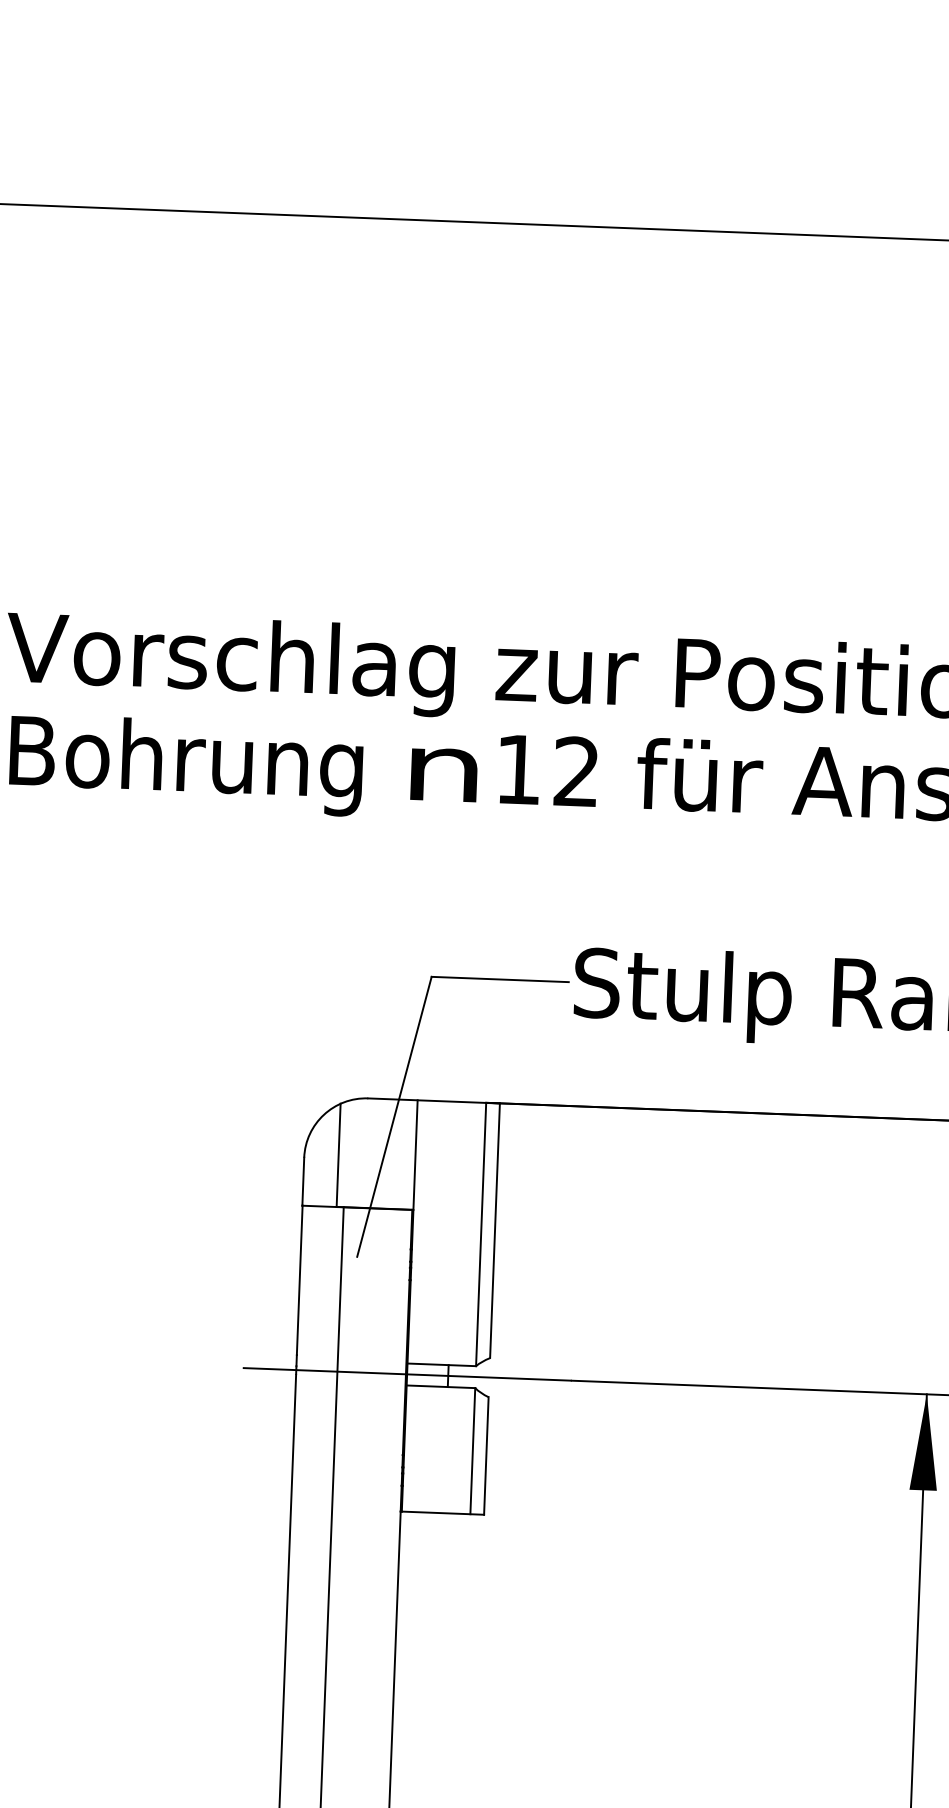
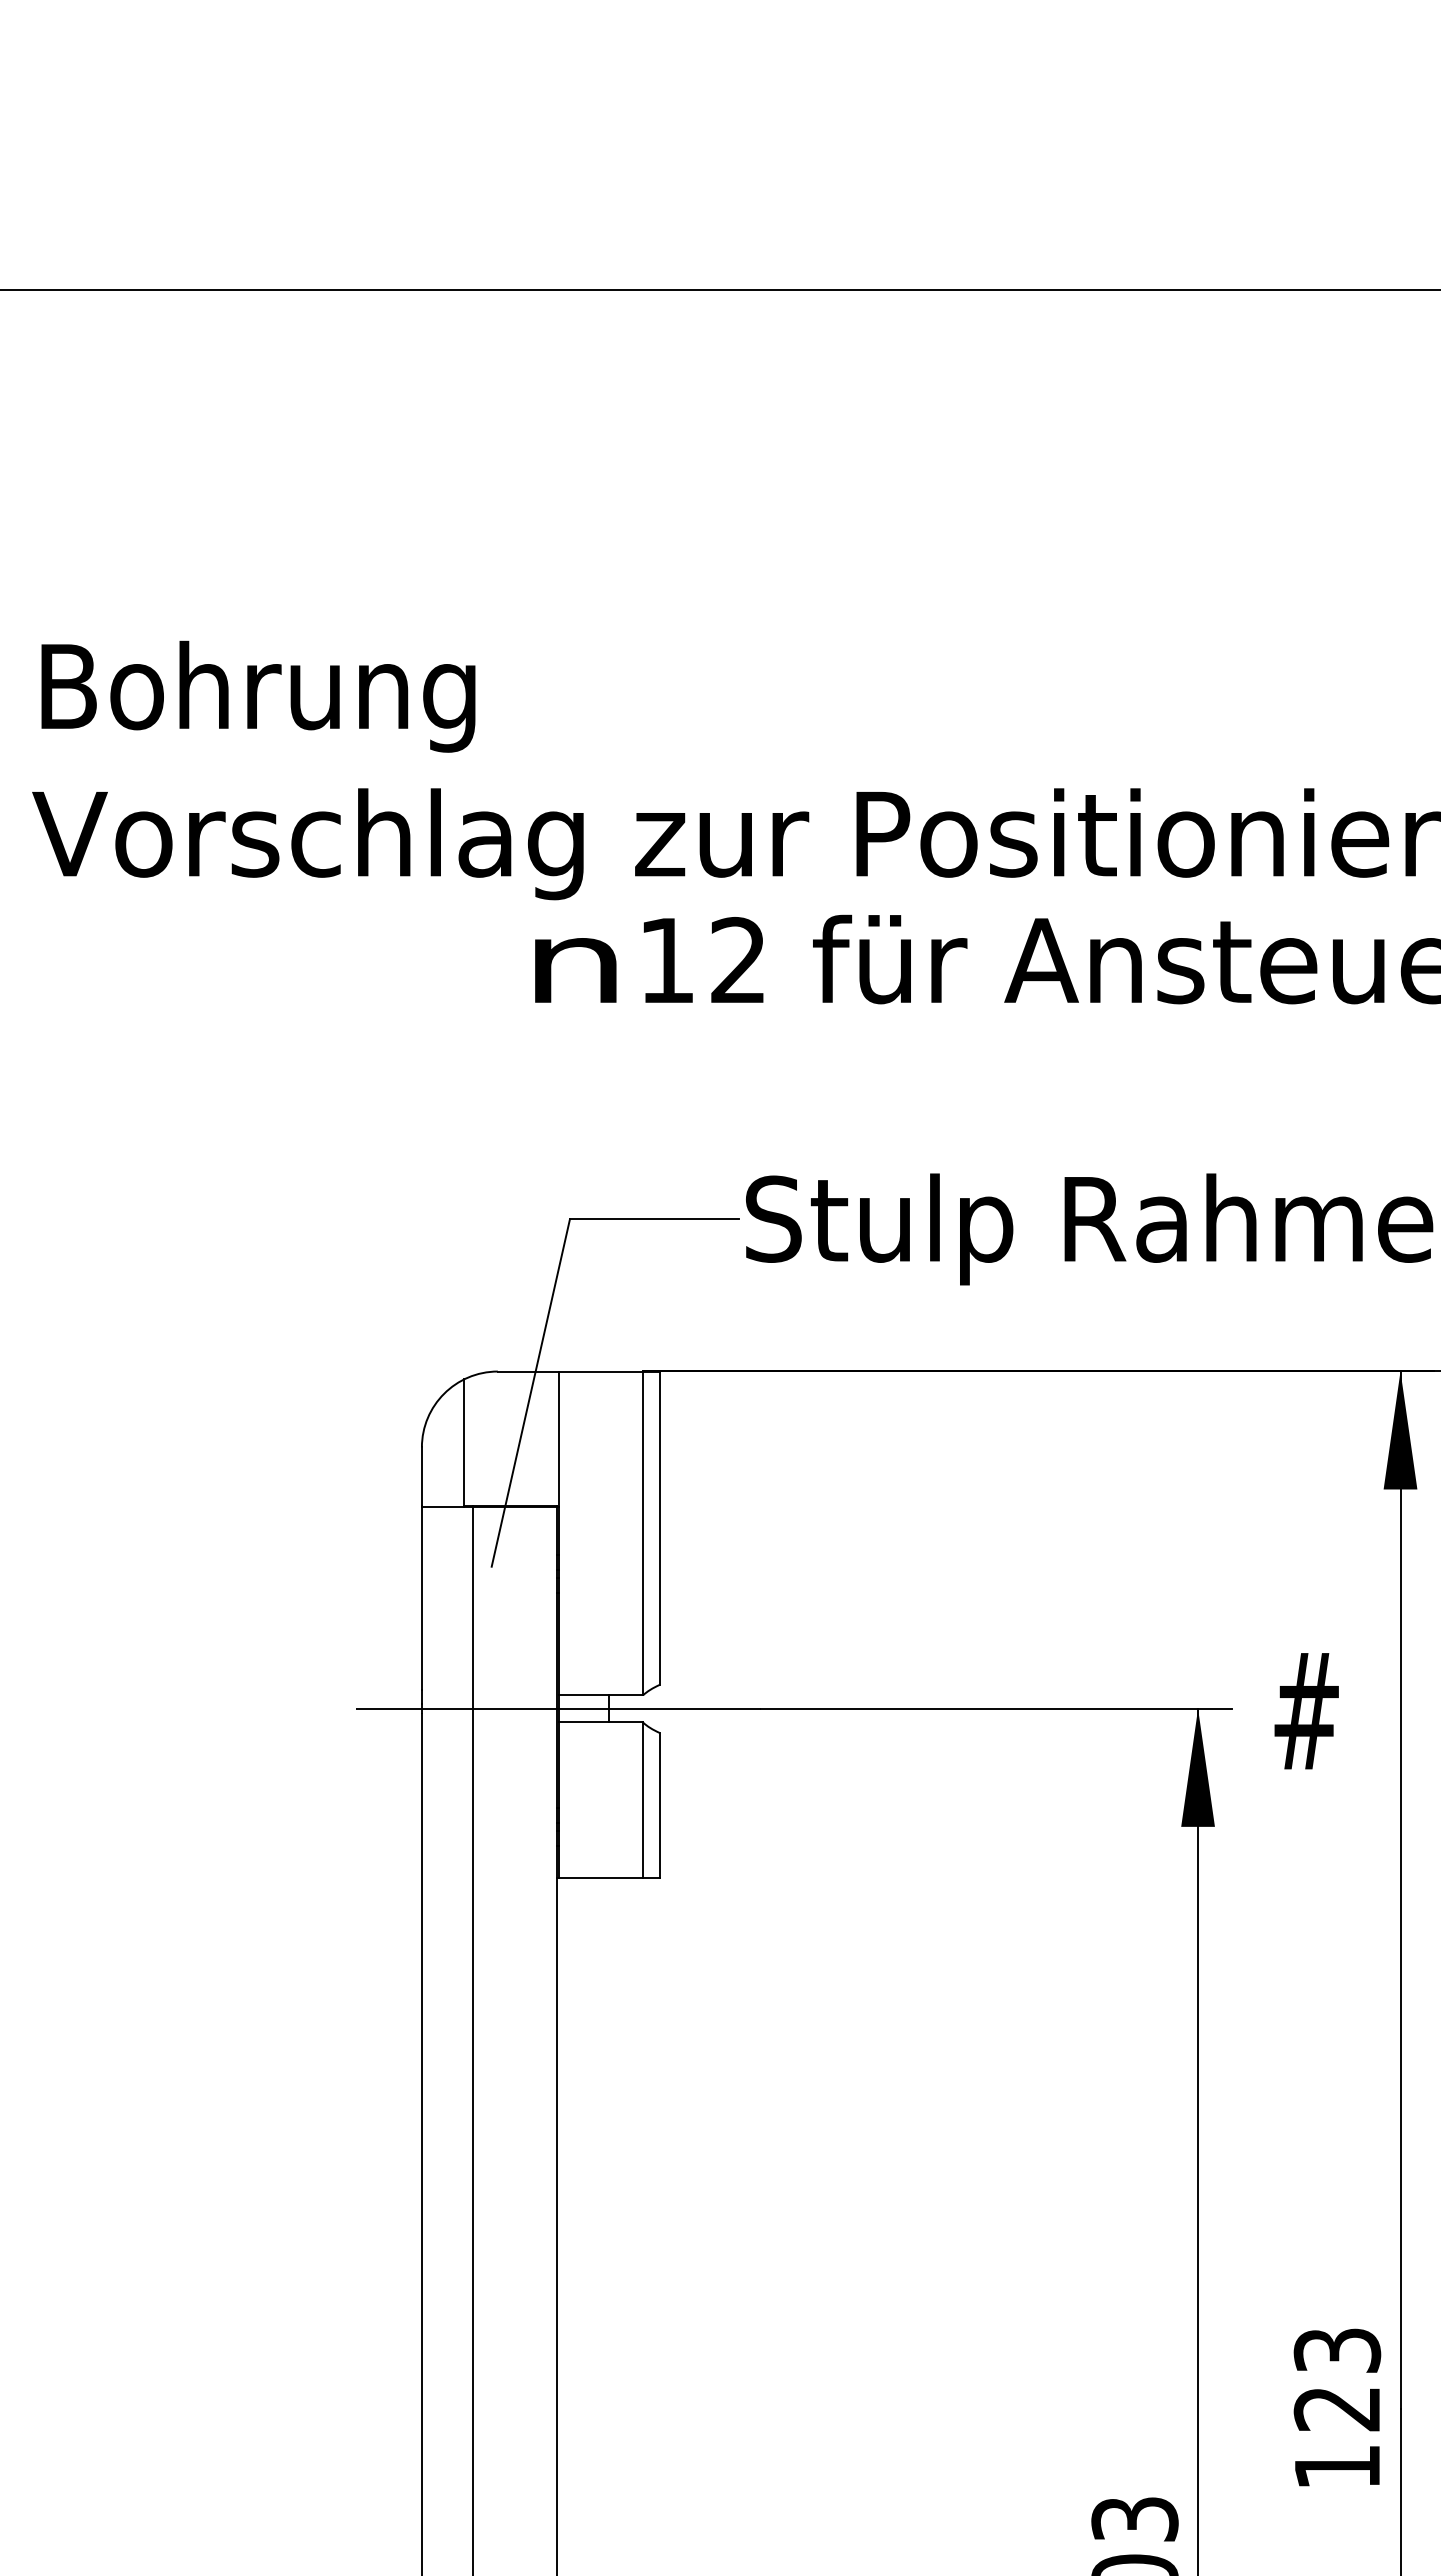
text: (186, 765) -> (258, 696), moved

